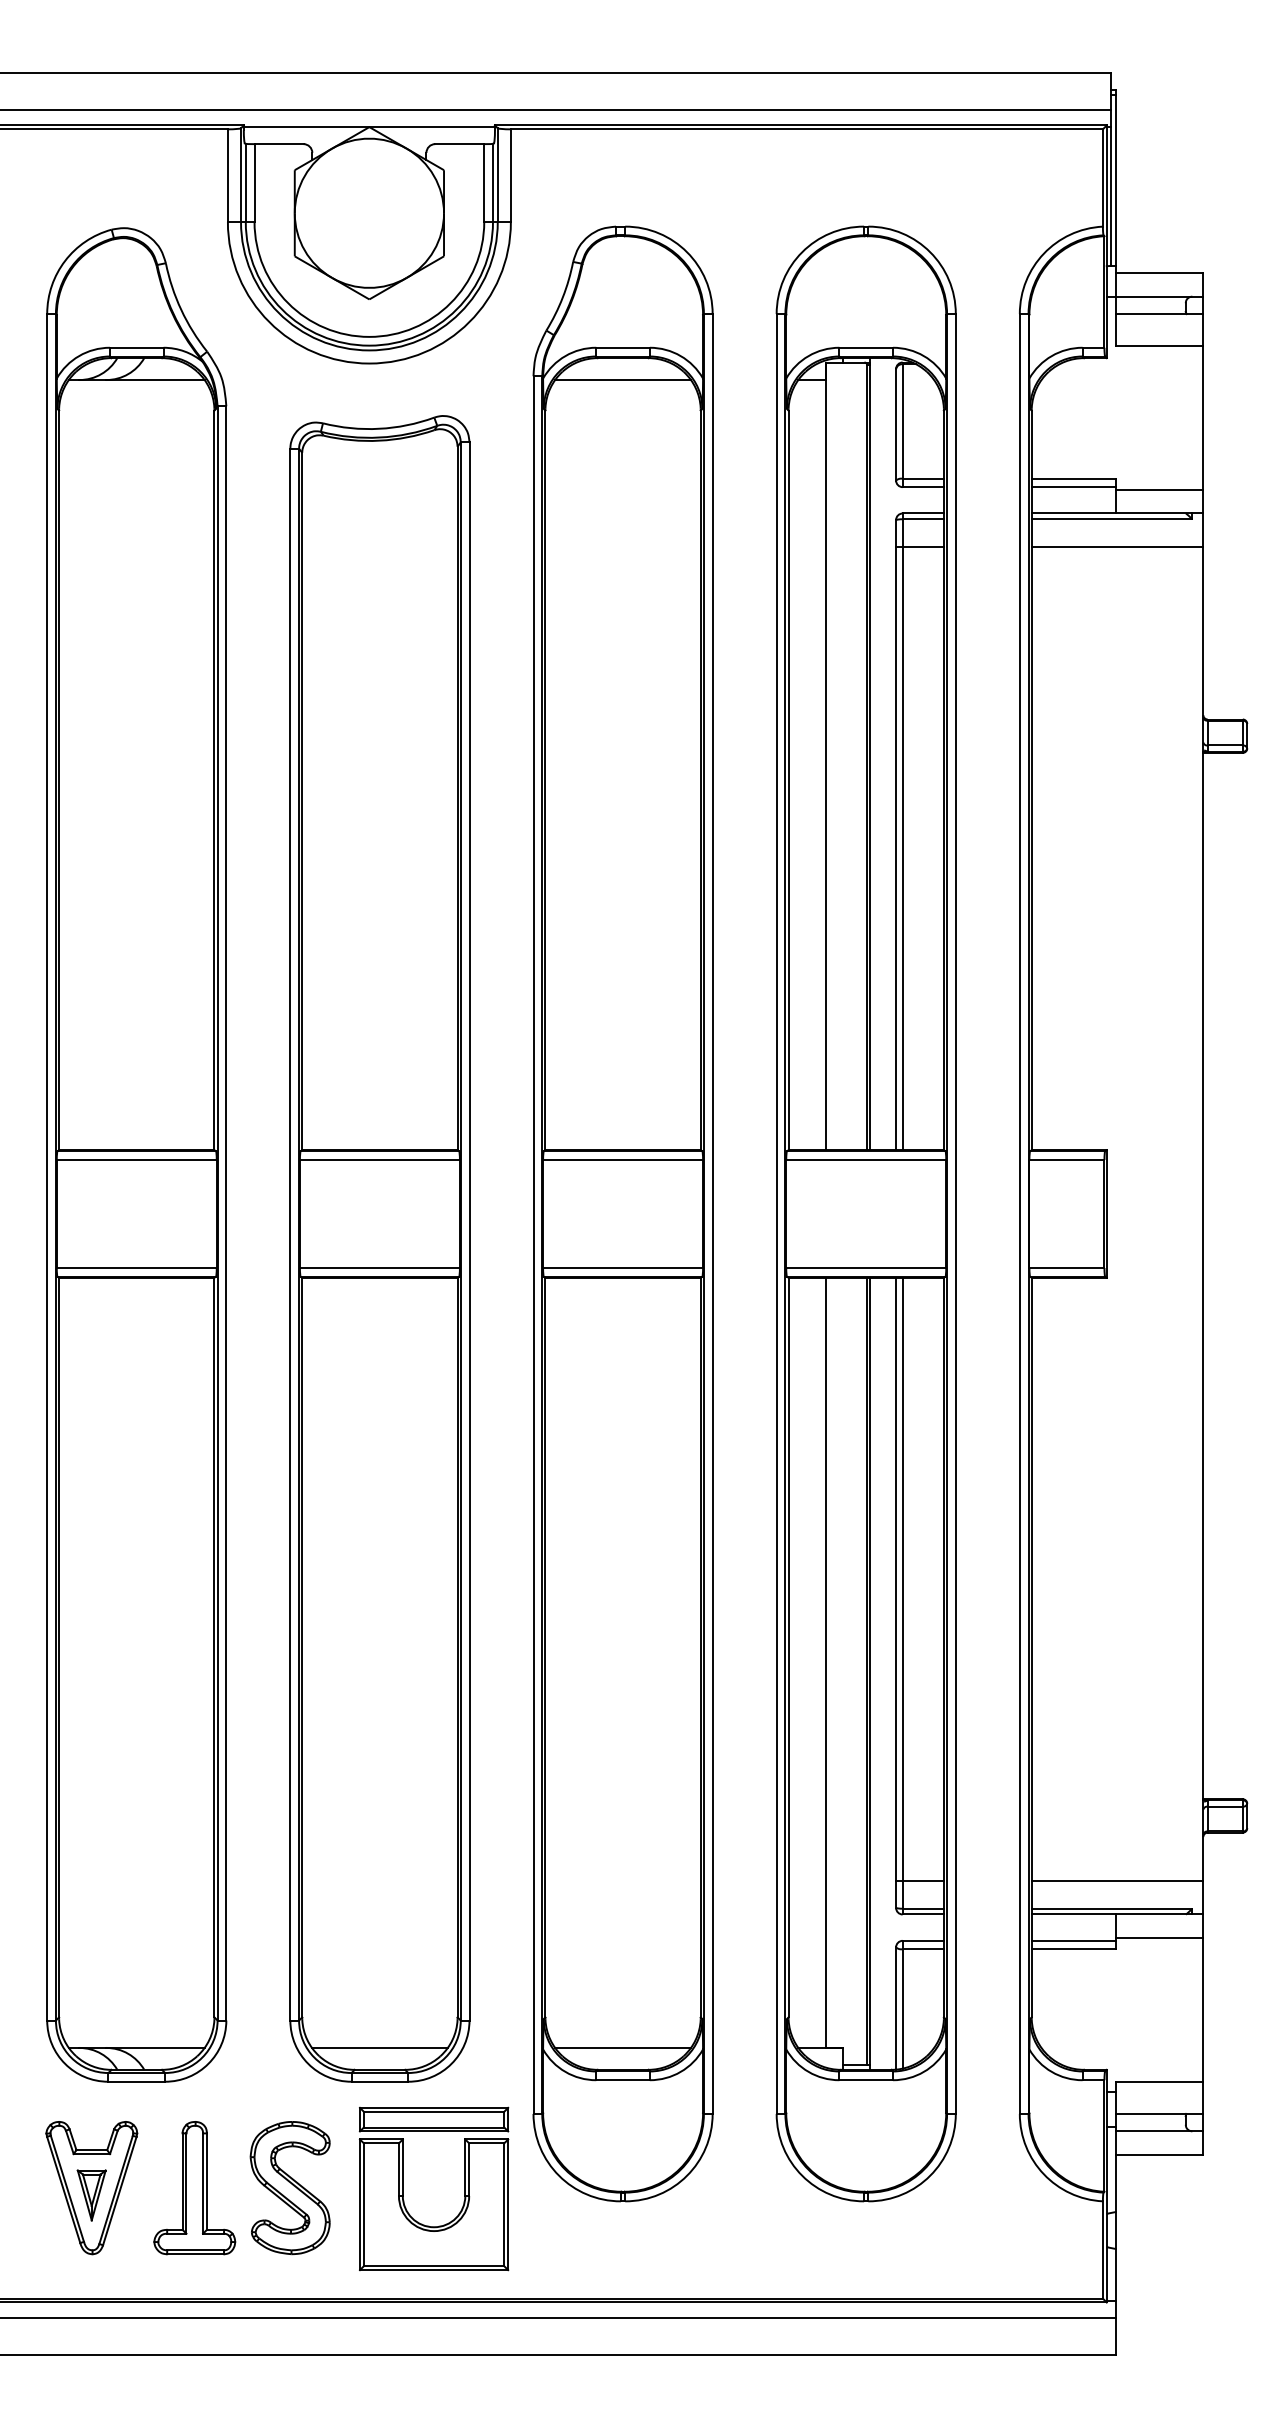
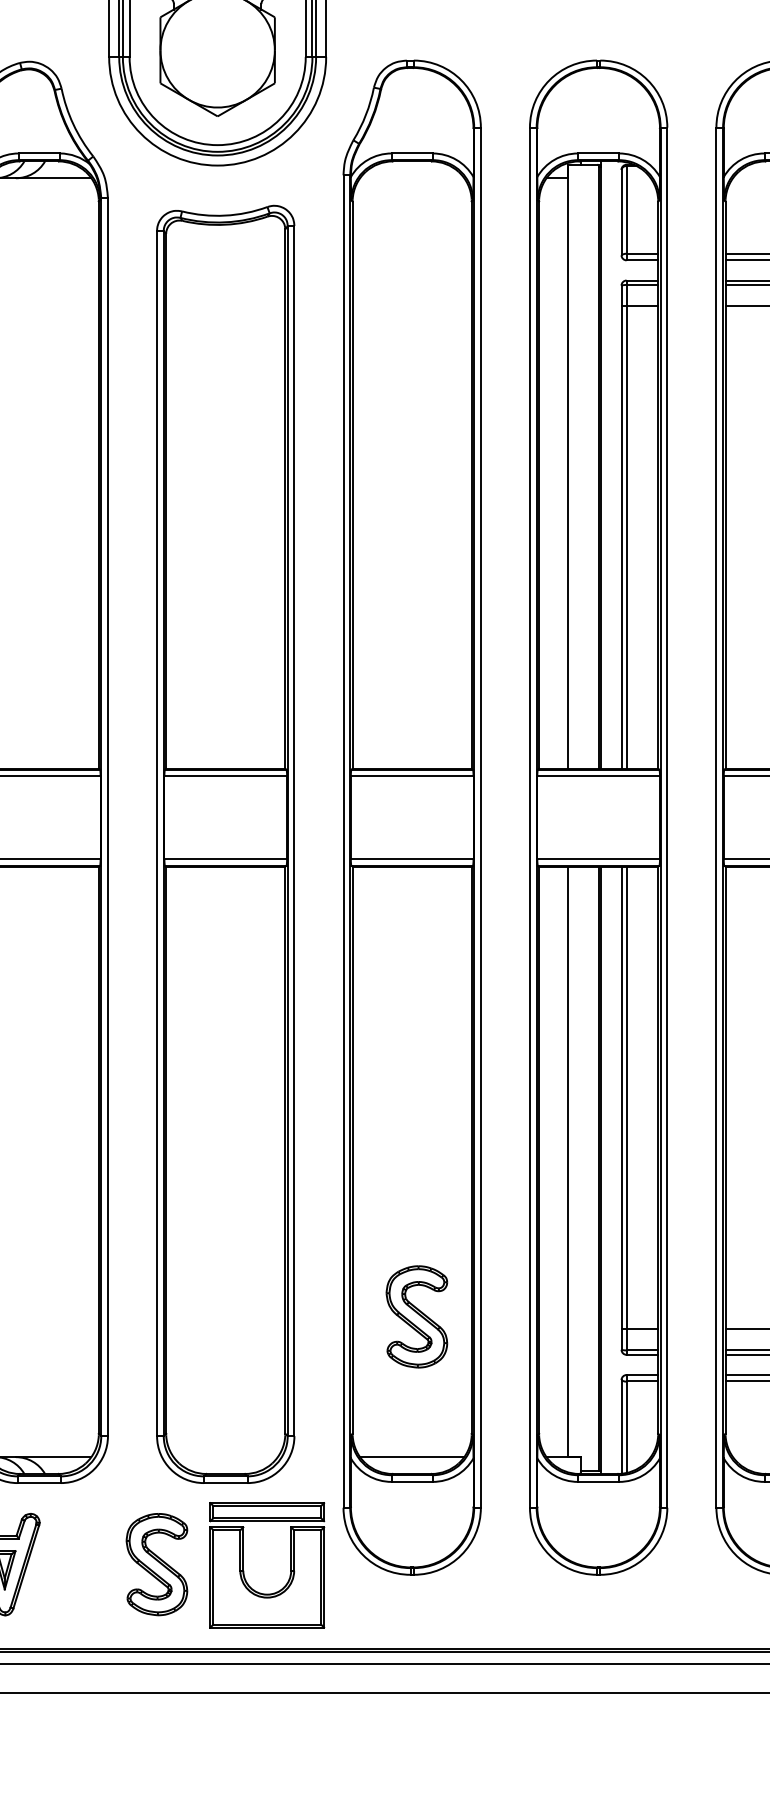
line: (623, 380) -> (412, 178), removed
part: (628, 1865) -> (416, 1317), added
line: (379, 2047) -> (225, 1456), removed
part: (194, 2188) -> (83, 1564), removed

